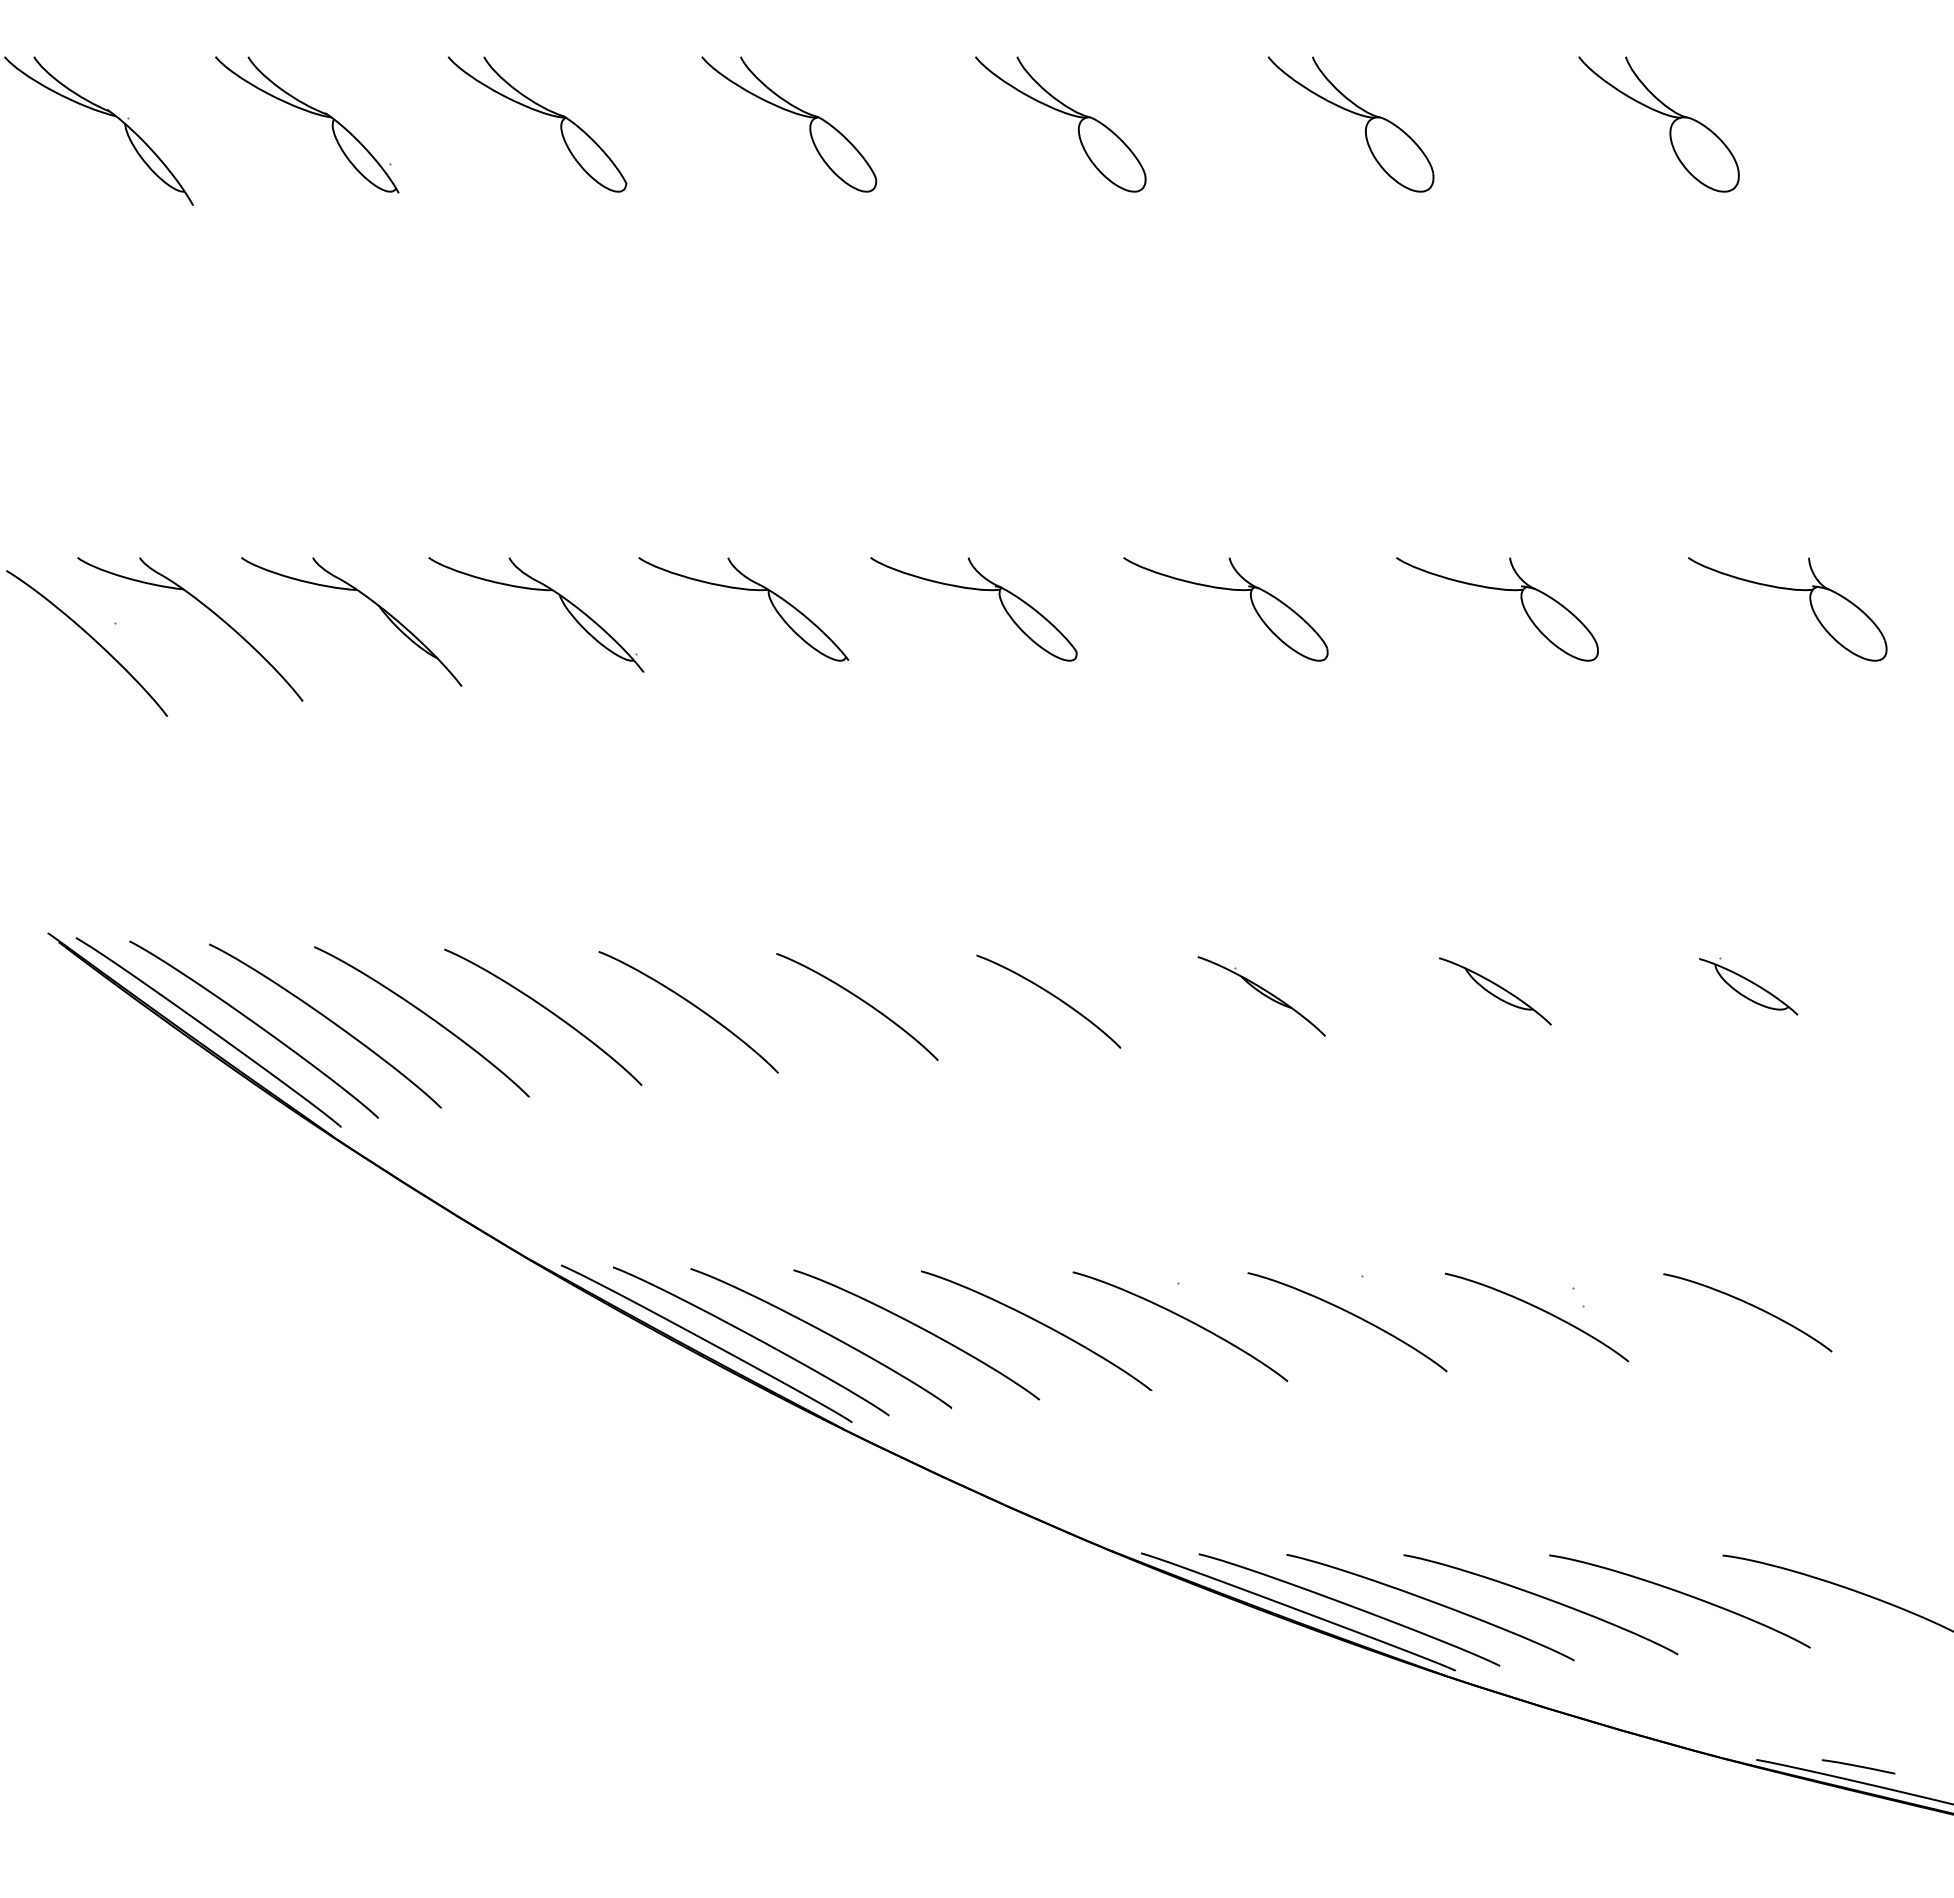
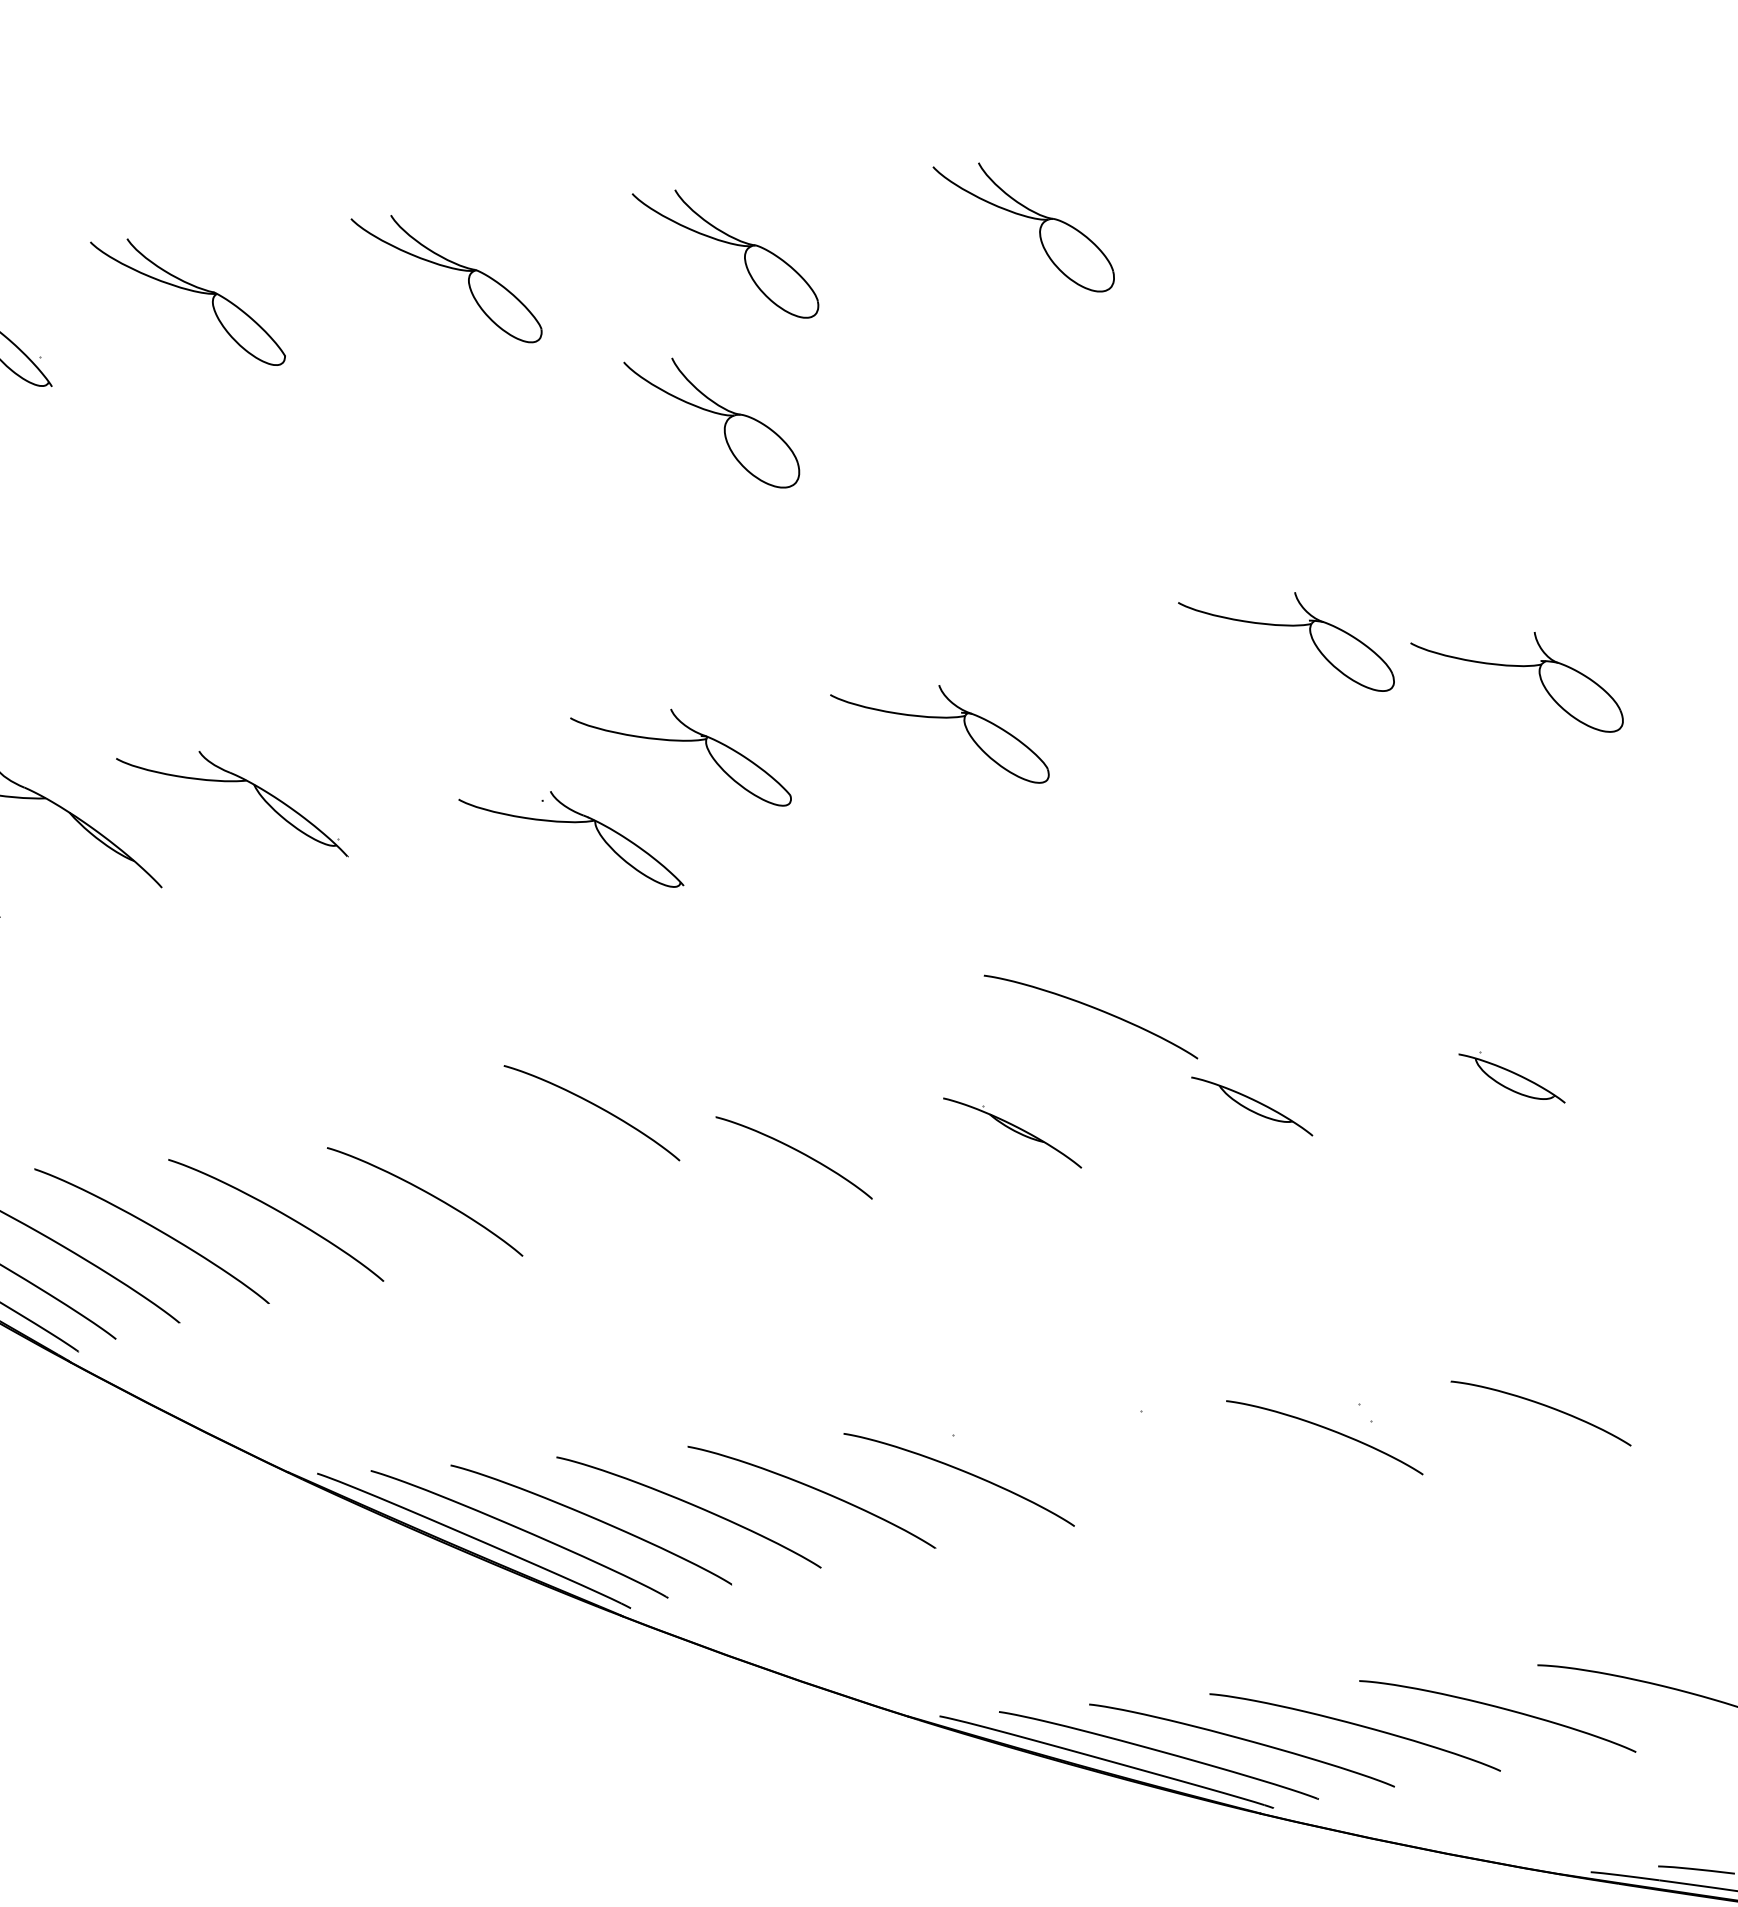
part: (1662, 114) -> (715, 413), moved
part: (744, 590) -> (570, 823), moved
part: (1500, 590) -> (1288, 626), moved
curve: (860, 1000) -> (594, 1106), moved
curve: (1350, 1314) -> (1093, 1008), moved

